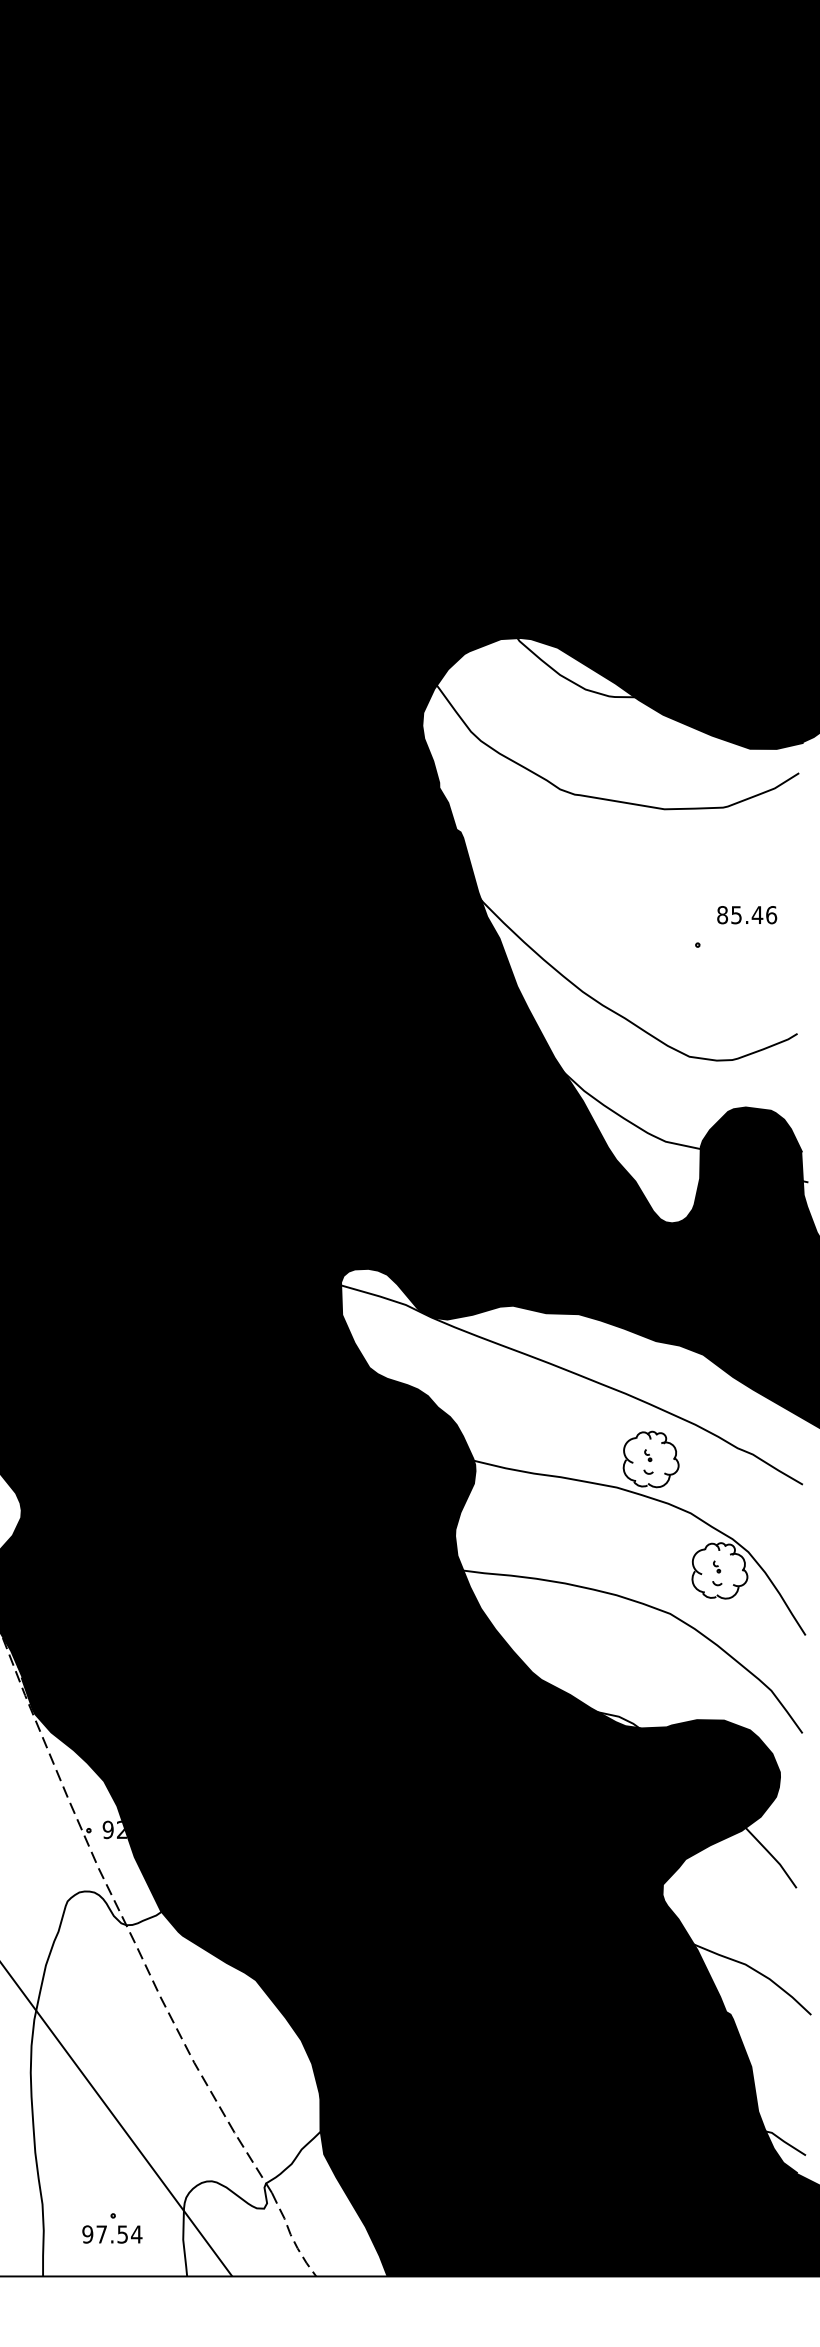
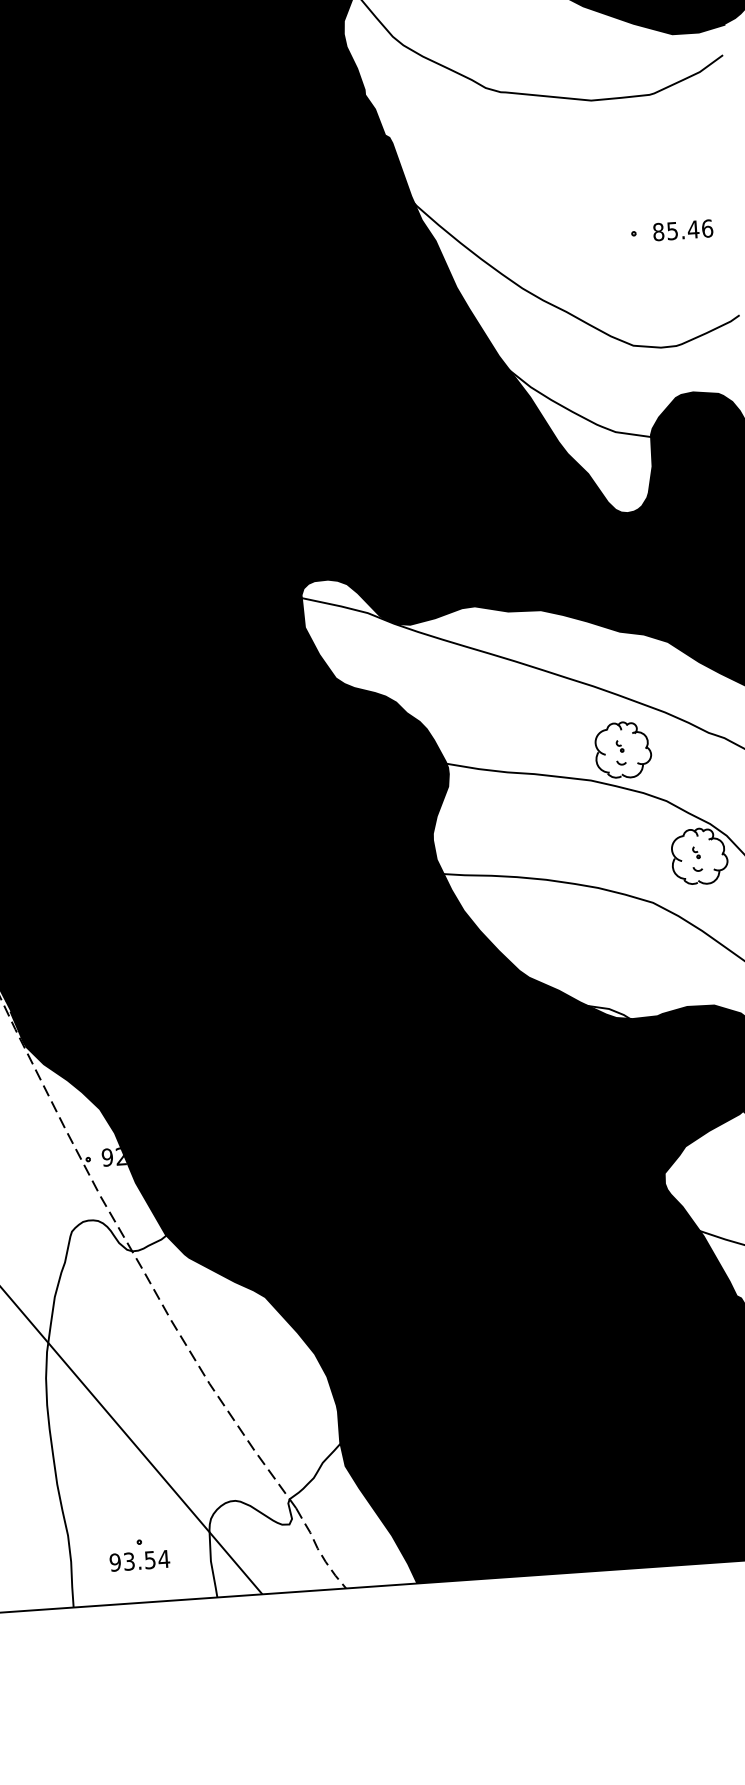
text: (747, 915) -> (683, 230), moved
text: (101, 2234) -> (129, 1561), 97.54 -> 93.54

